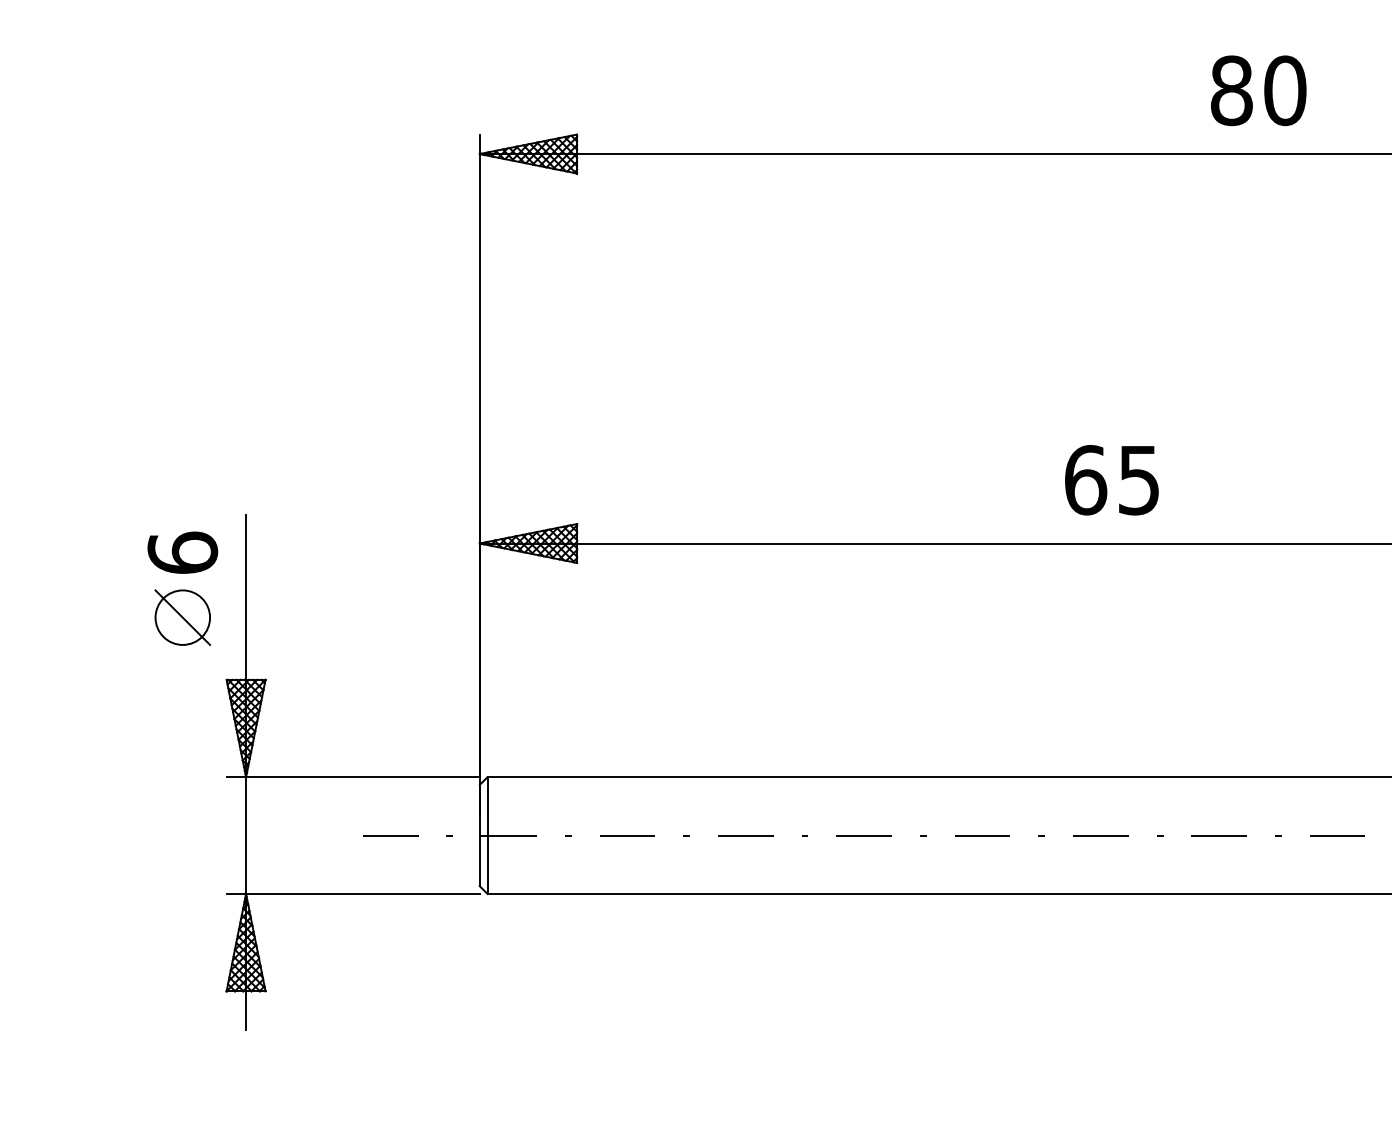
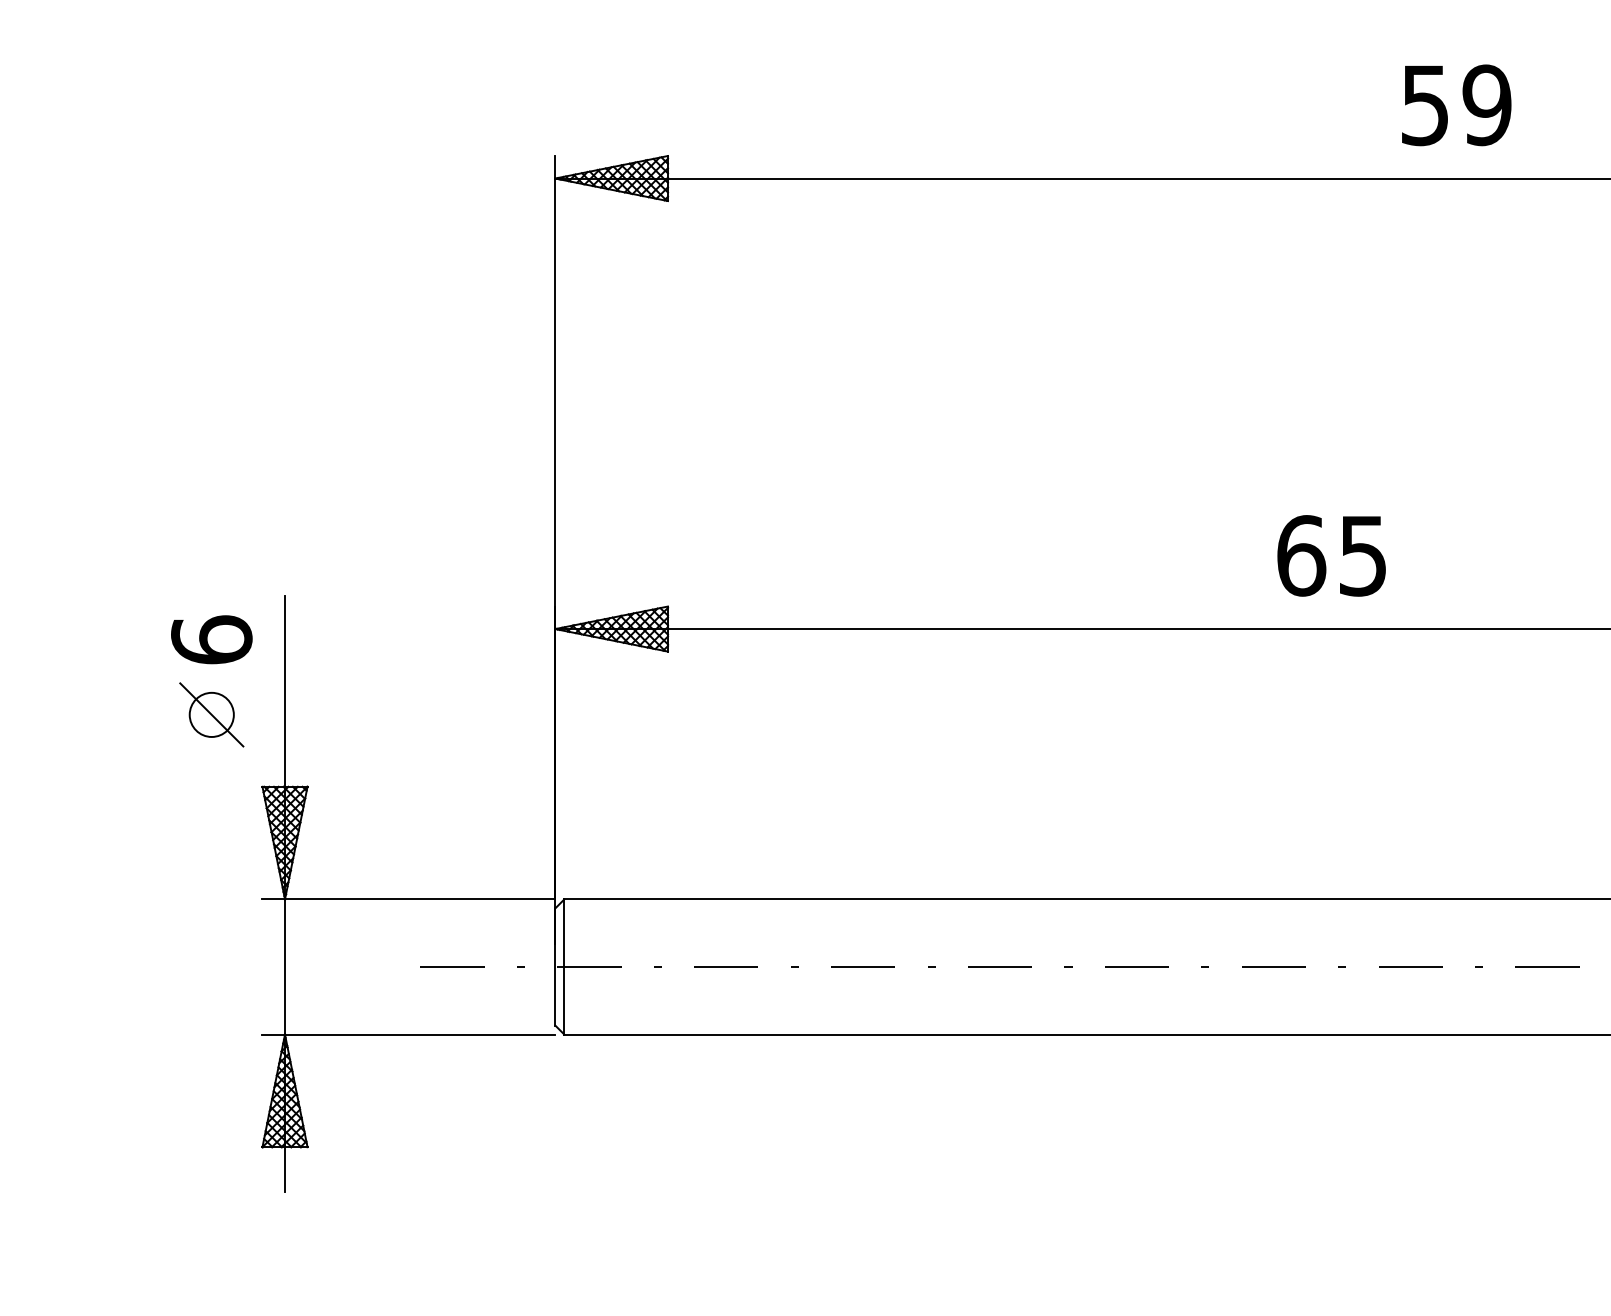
text: (1258, 90) -> (1456, 105), 80 -> 59
text: (1111, 479) -> (1331, 555), moved
circle: (182, 617) -> (211, 714), size x0.7

